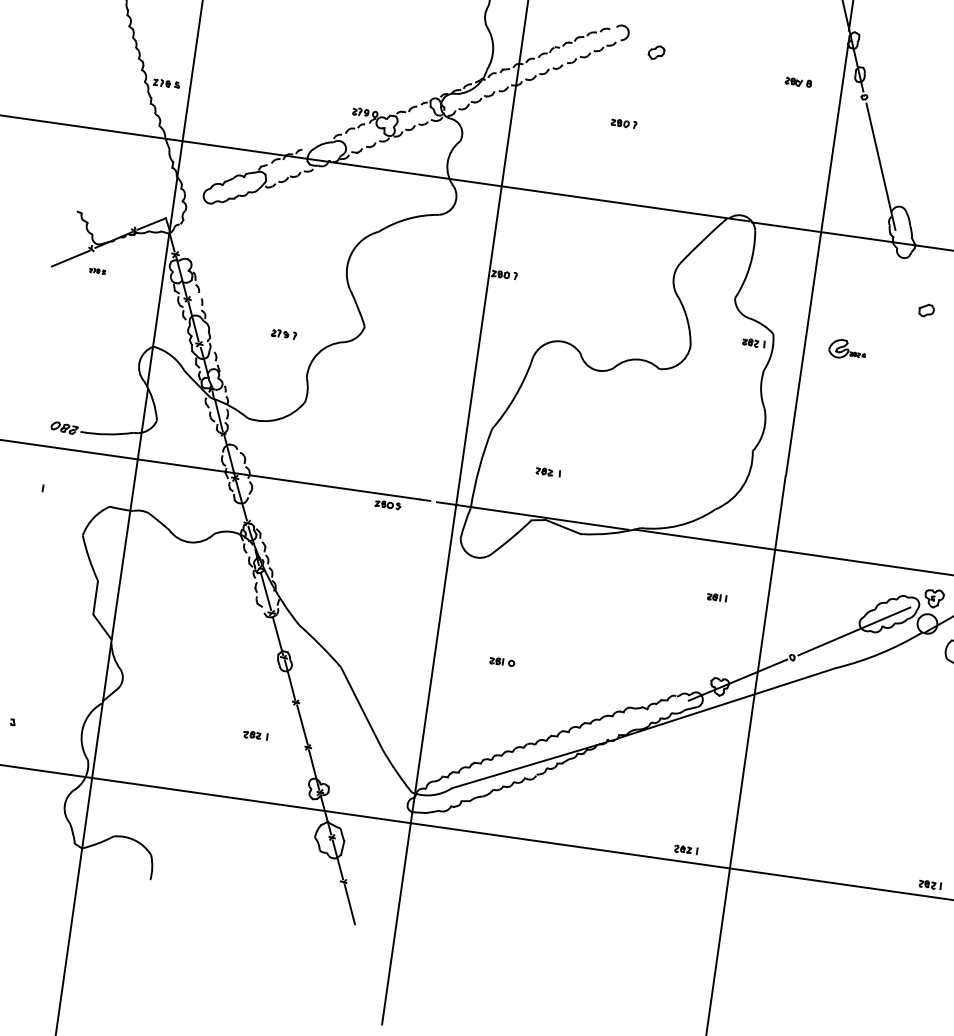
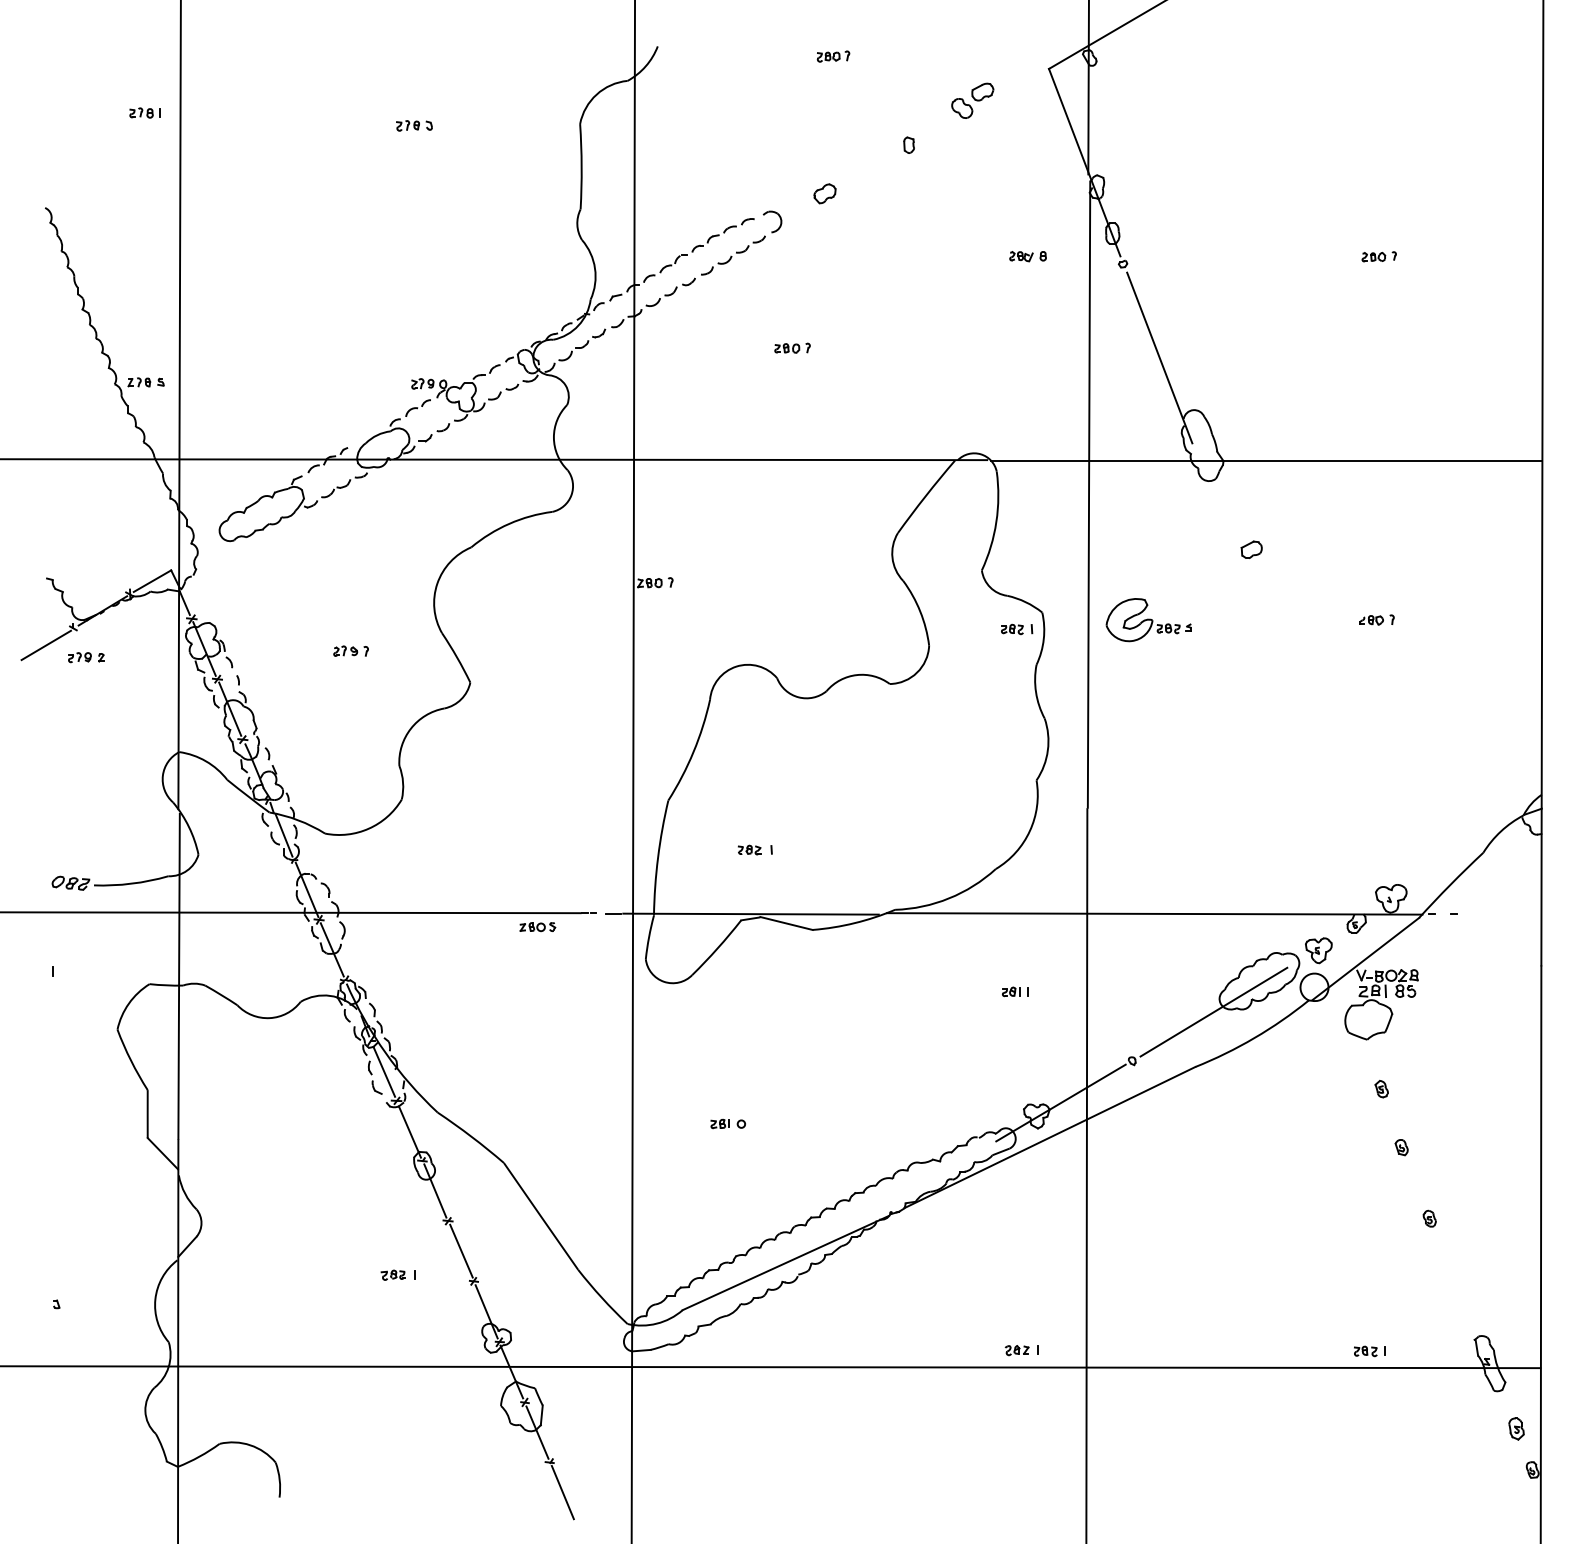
part: (656, 52) -> (824, 193), moved
part: (97, 271) -> (86, 657), size x1.67
part: (283, 333) -> (350, 650), moved
part: (847, 349) -> (1148, 620), size x1.67

